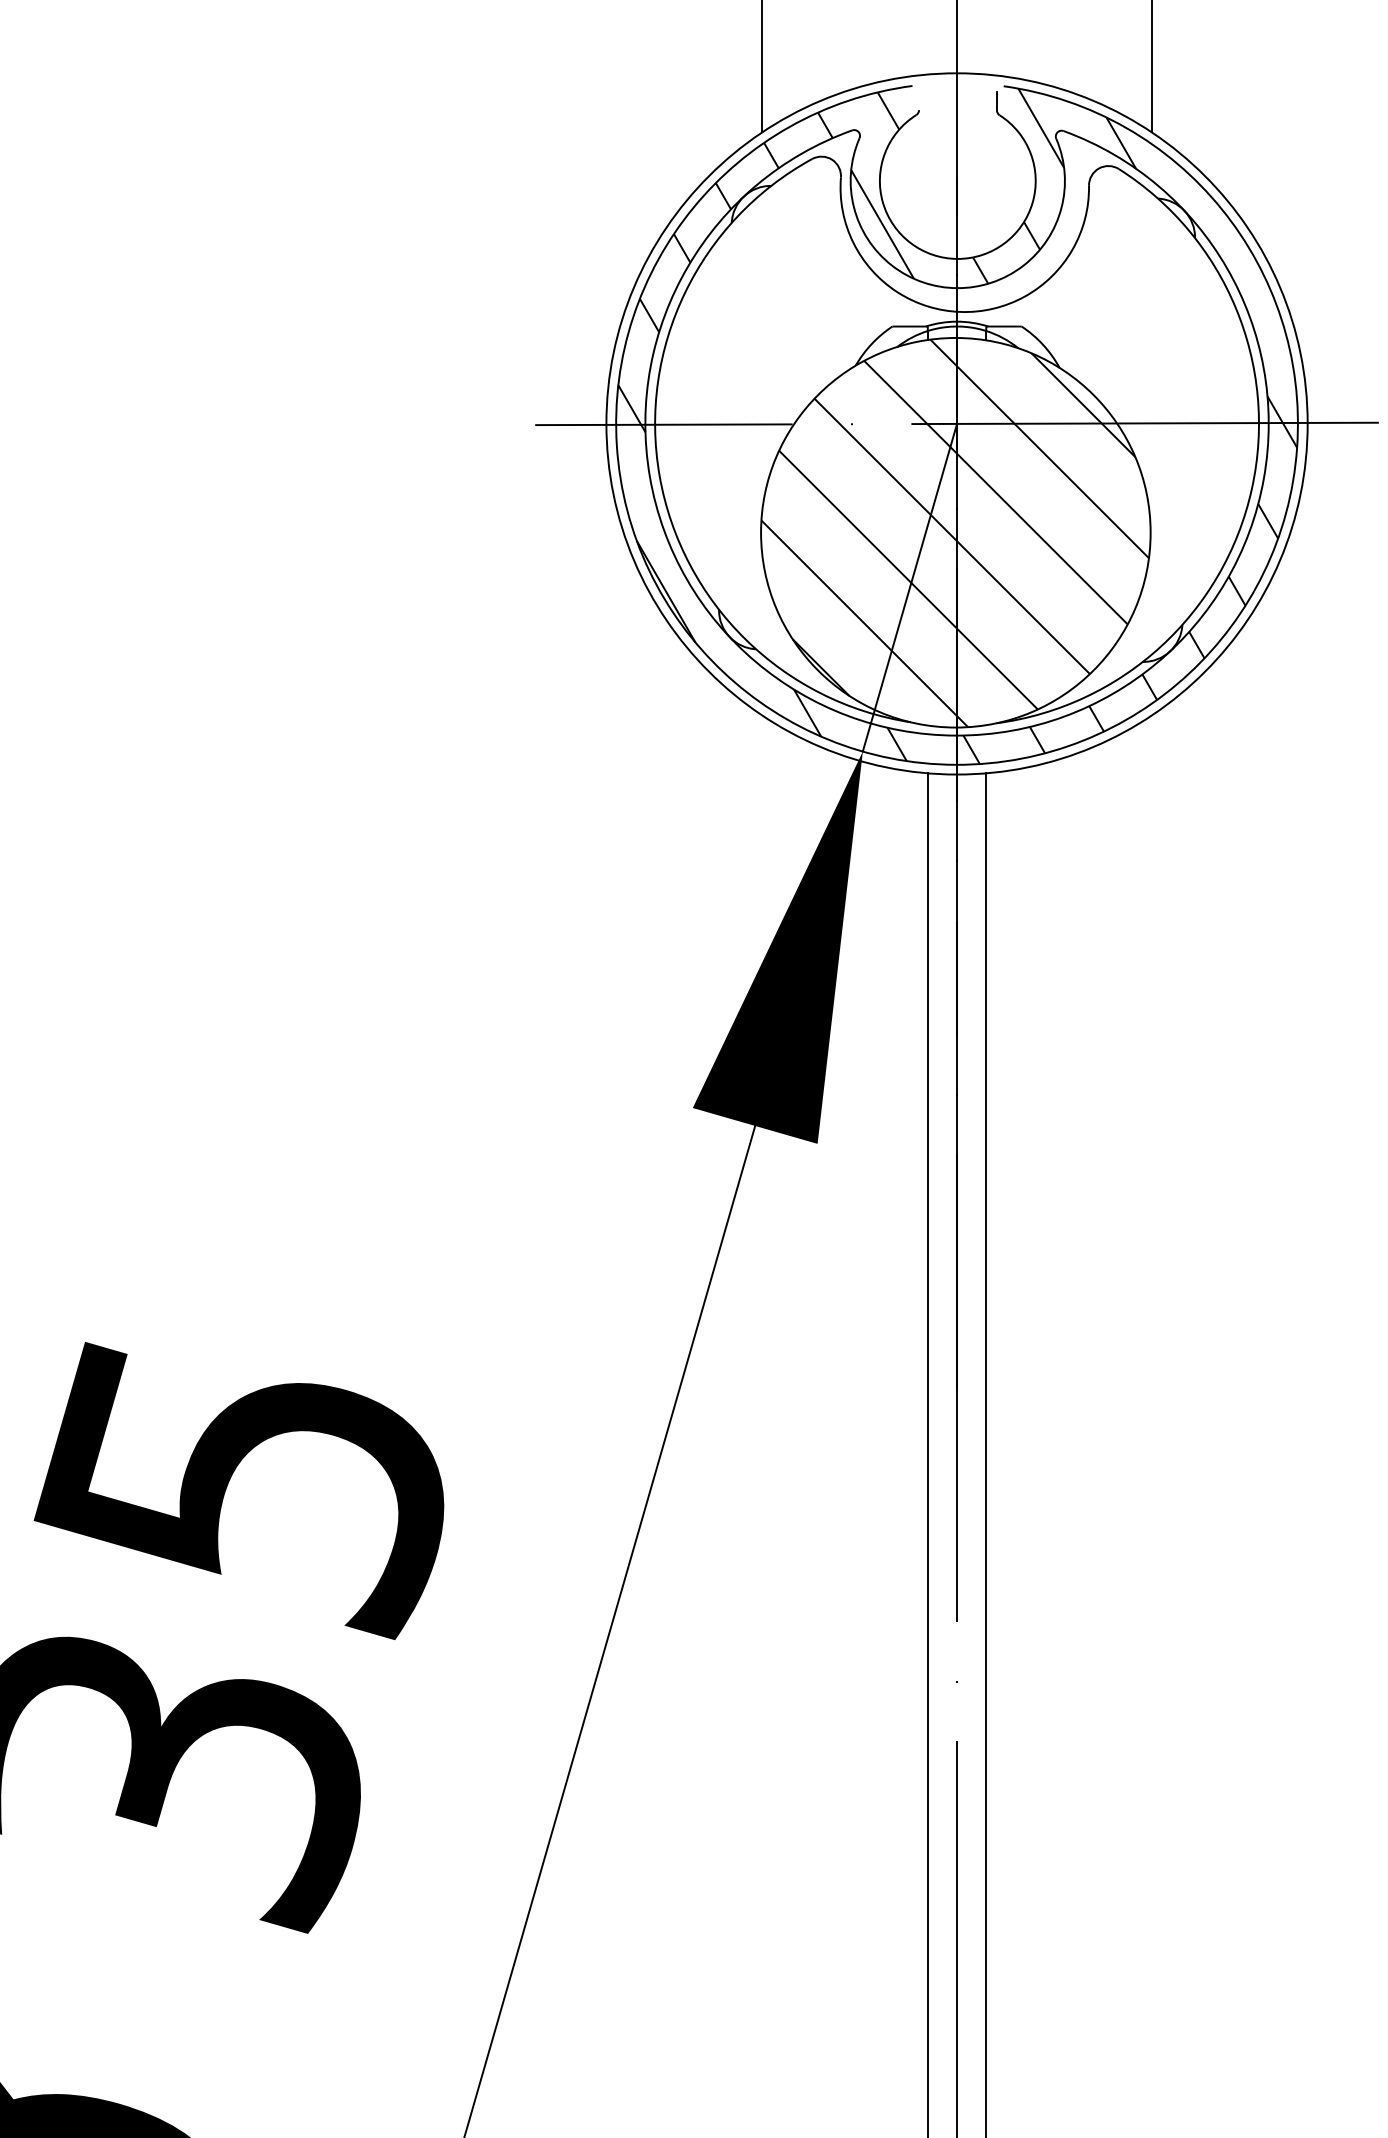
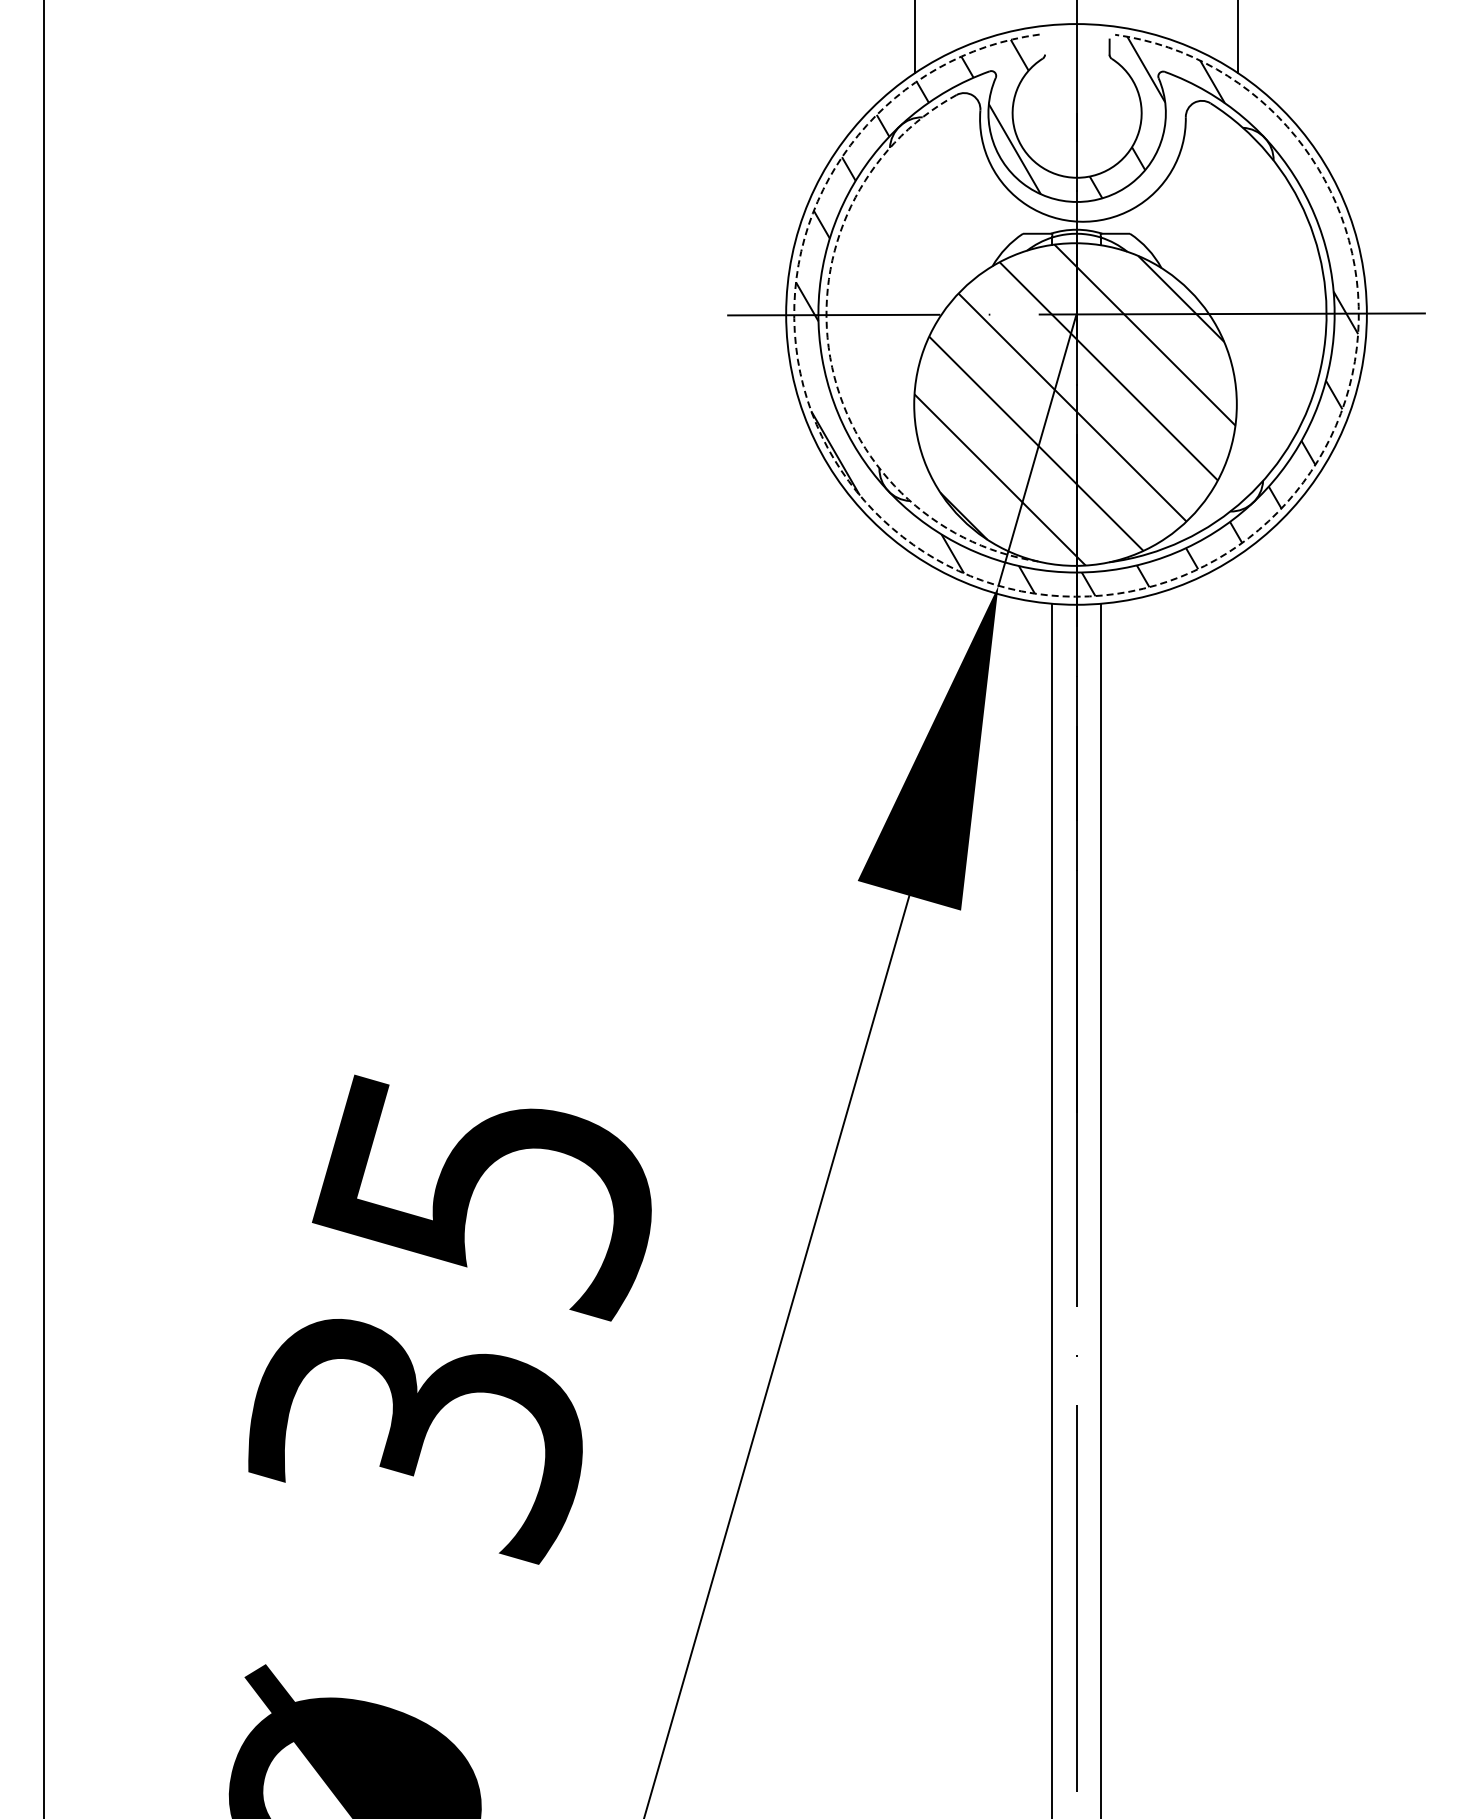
arc: (659, 475) -> (830, 357), solid -> dashed
arc: (955, 764) -> (1075, 596), solid -> dashed

